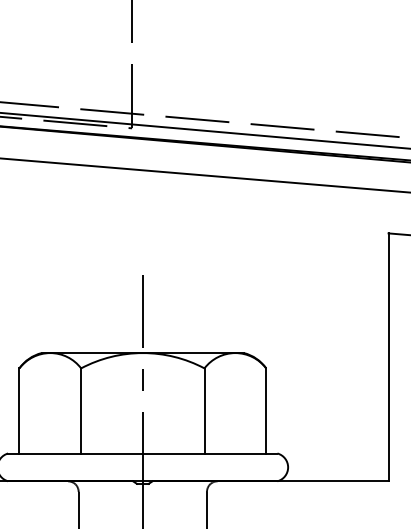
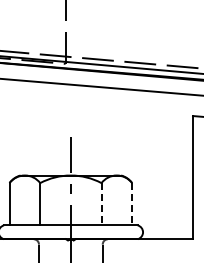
line: (204, 411) -> (101, 204), solid -> dashed
line: (266, 411) -> (132, 204), solid -> dashed

